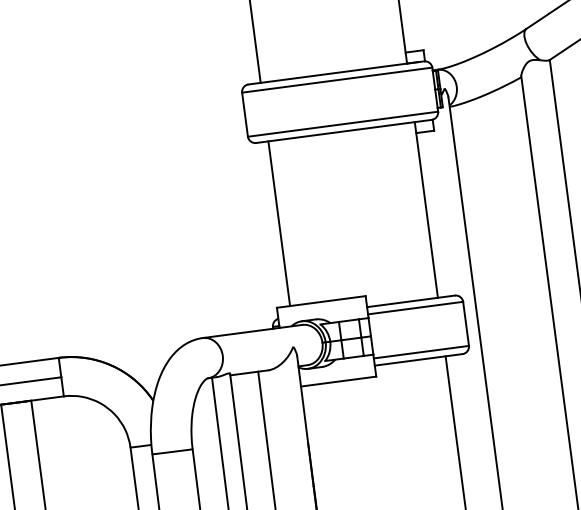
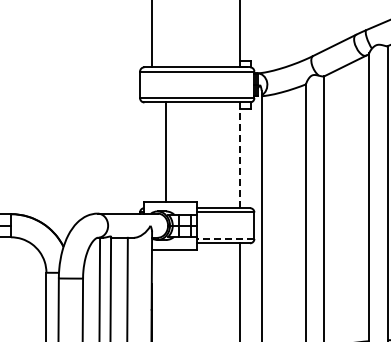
line: (425, 210) -> (239, 155), solid -> dashed
line: (278, 222) -> (165, 151), moved
line: (420, 351) -> (225, 238), solid -> dashed

